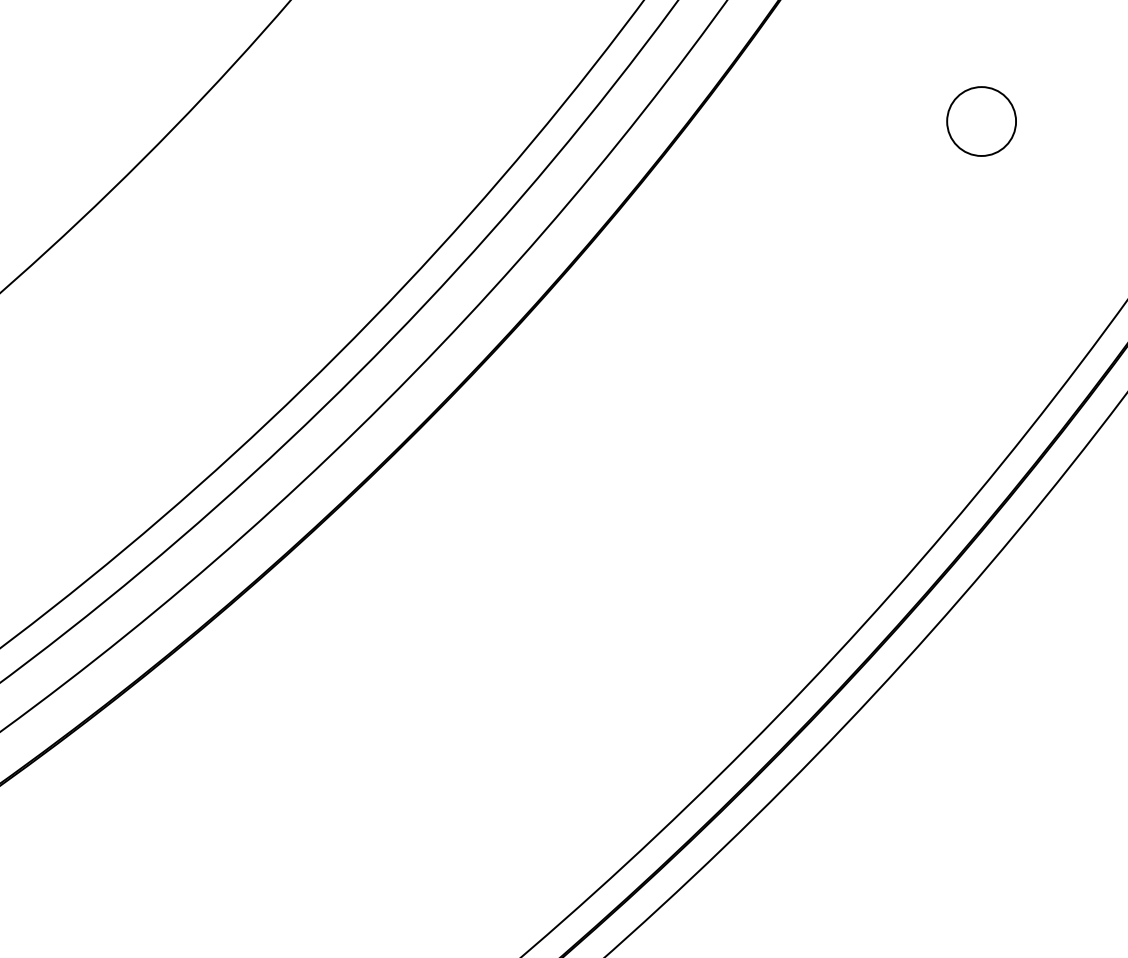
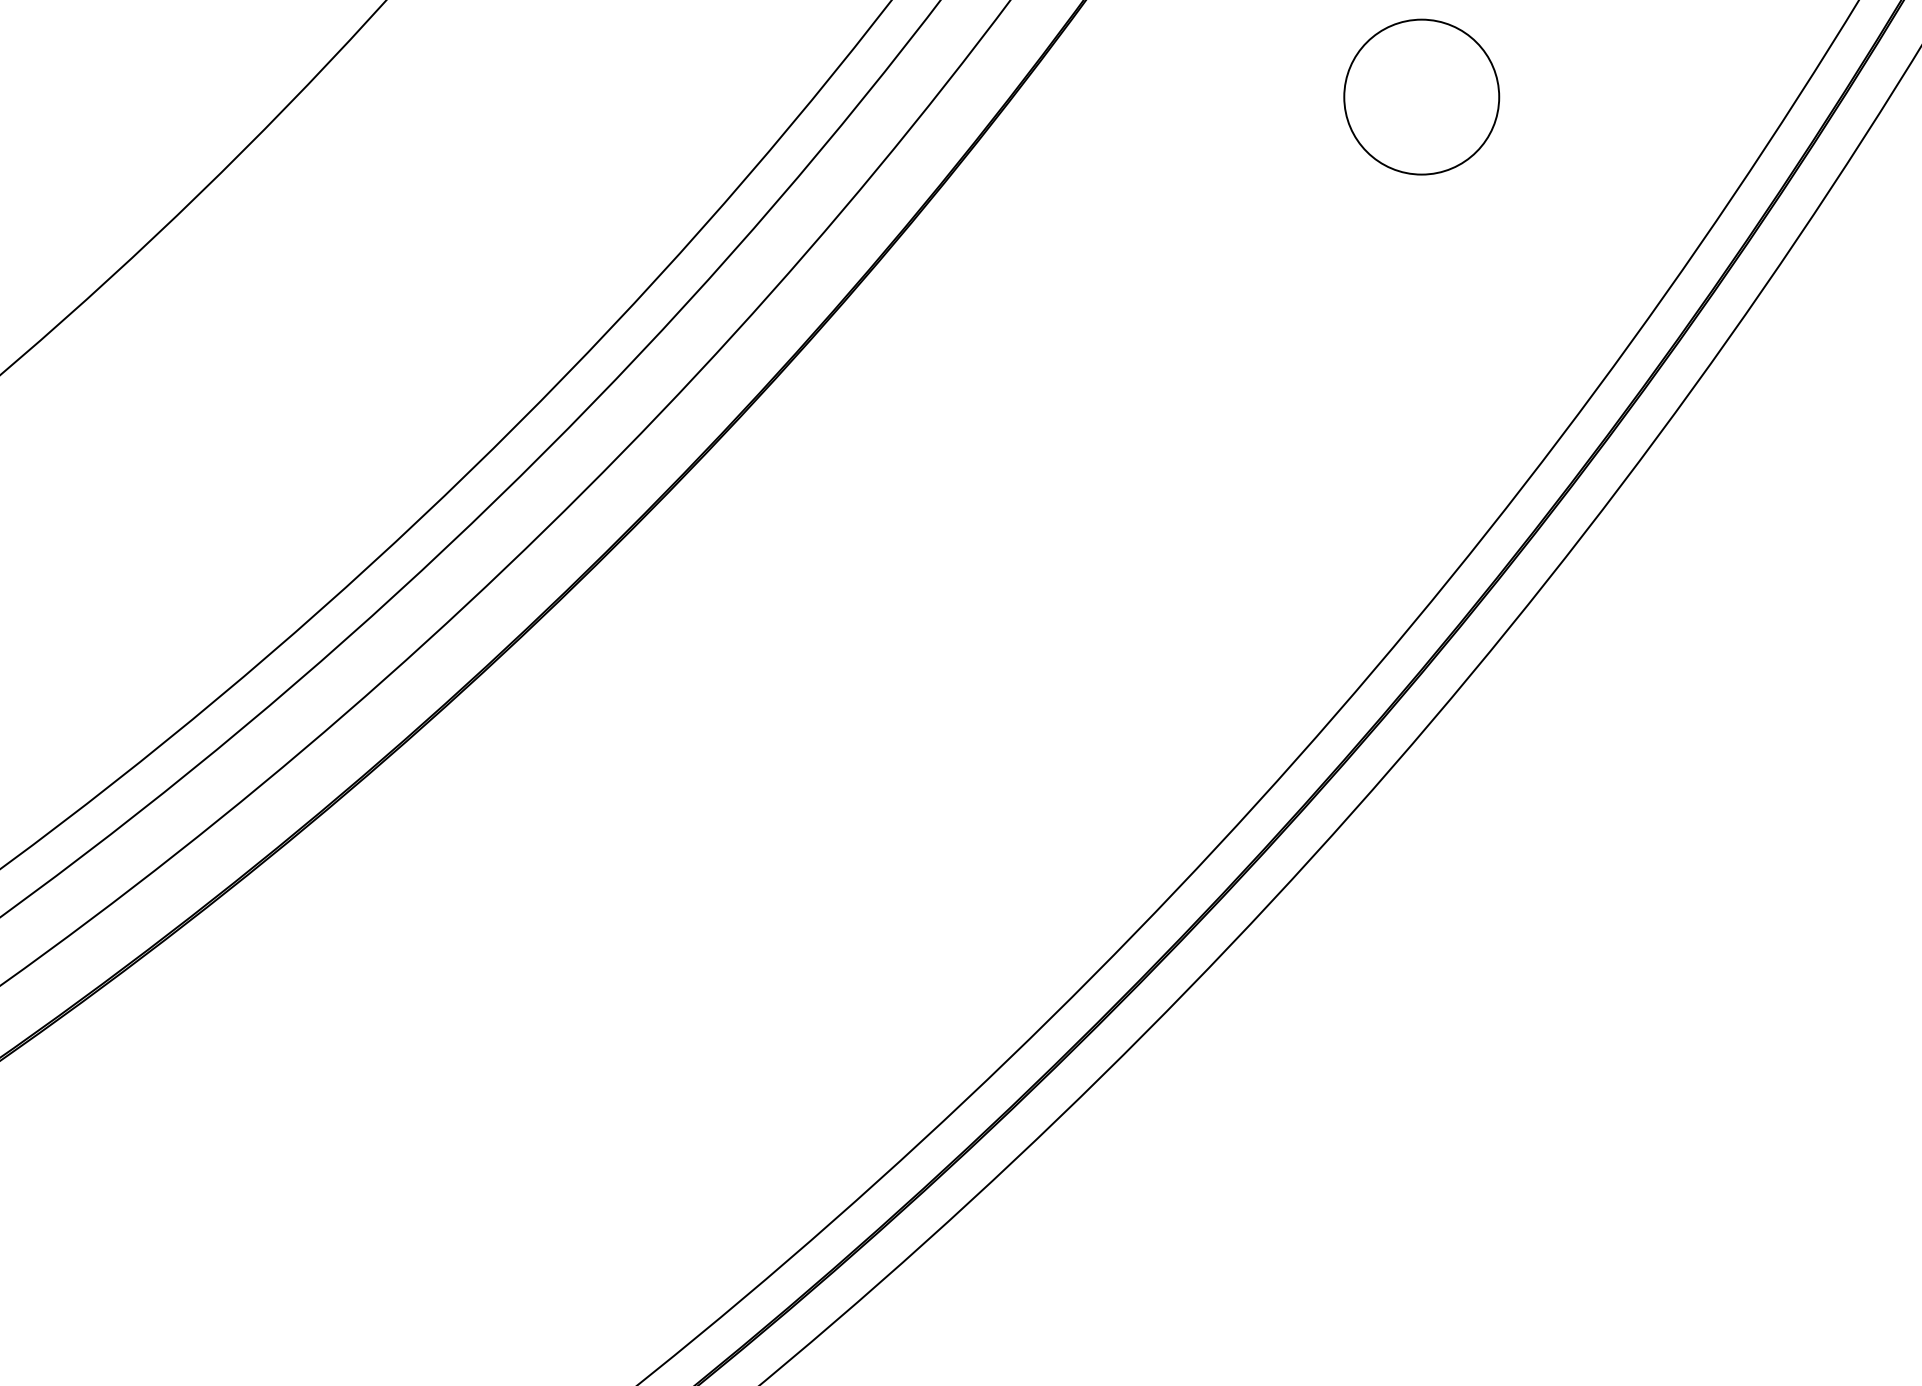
circle: (981, 121) -> (1421, 97), size x1.6

